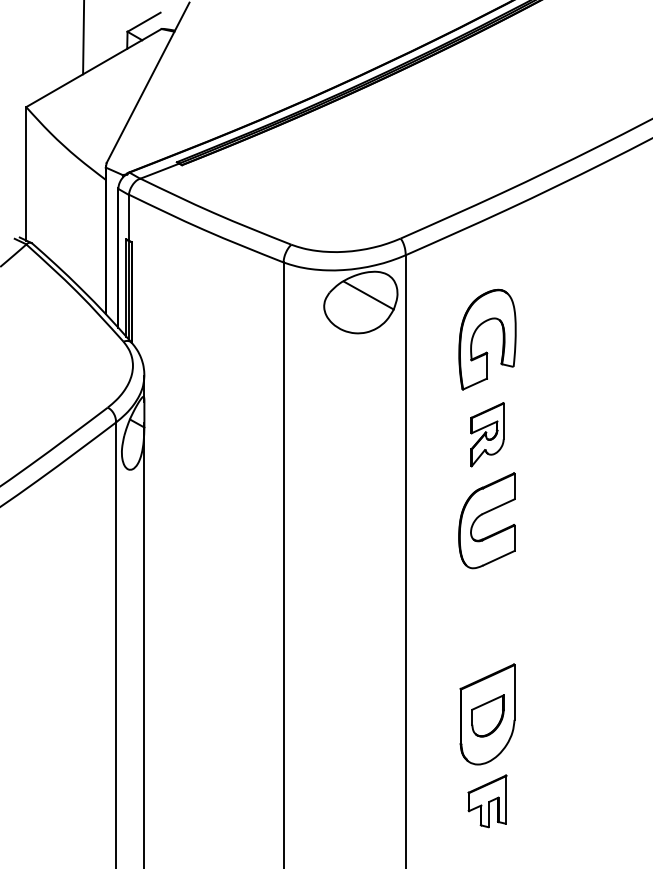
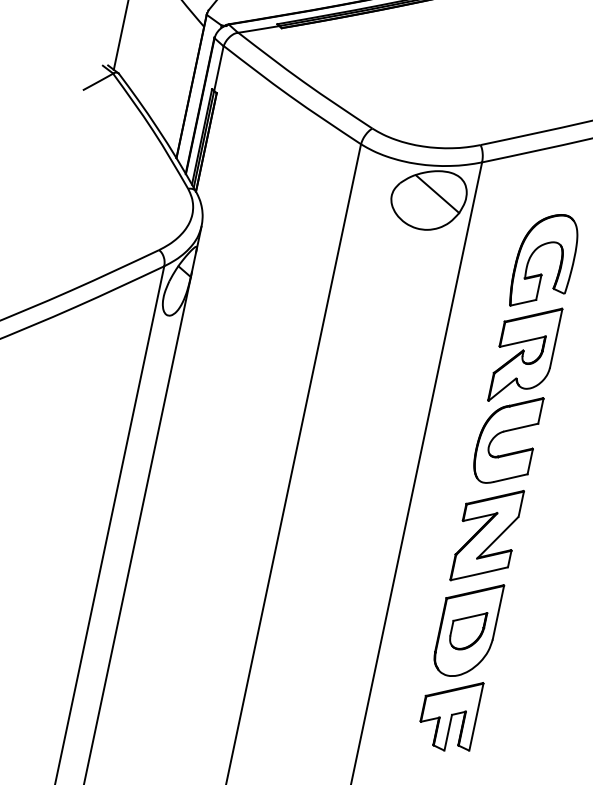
part: (487, 434) -> (525, 354), size x1.67
part: (487, 619) -> (487, 535), added
part: (487, 801) -> (449, 713), size x1.43

